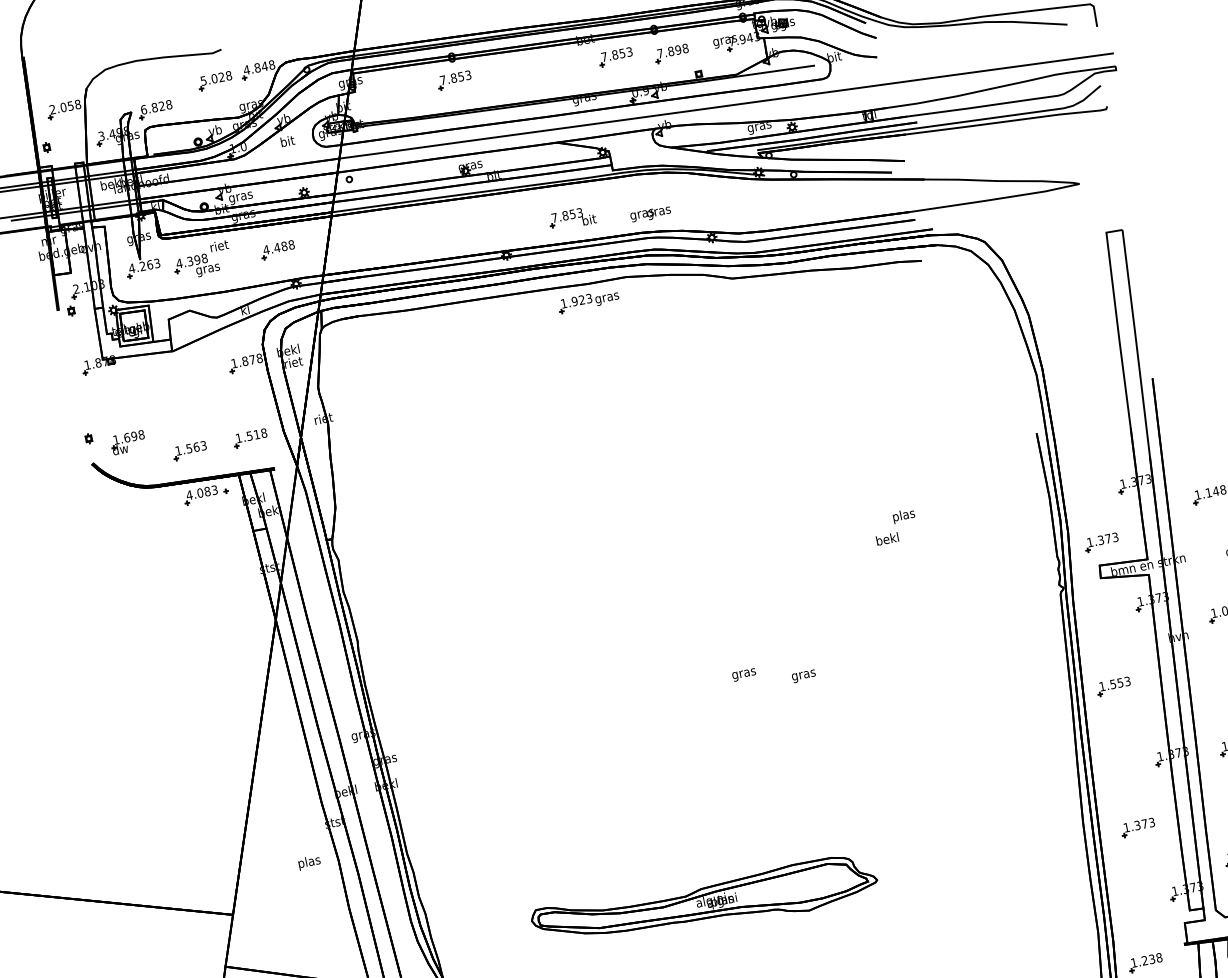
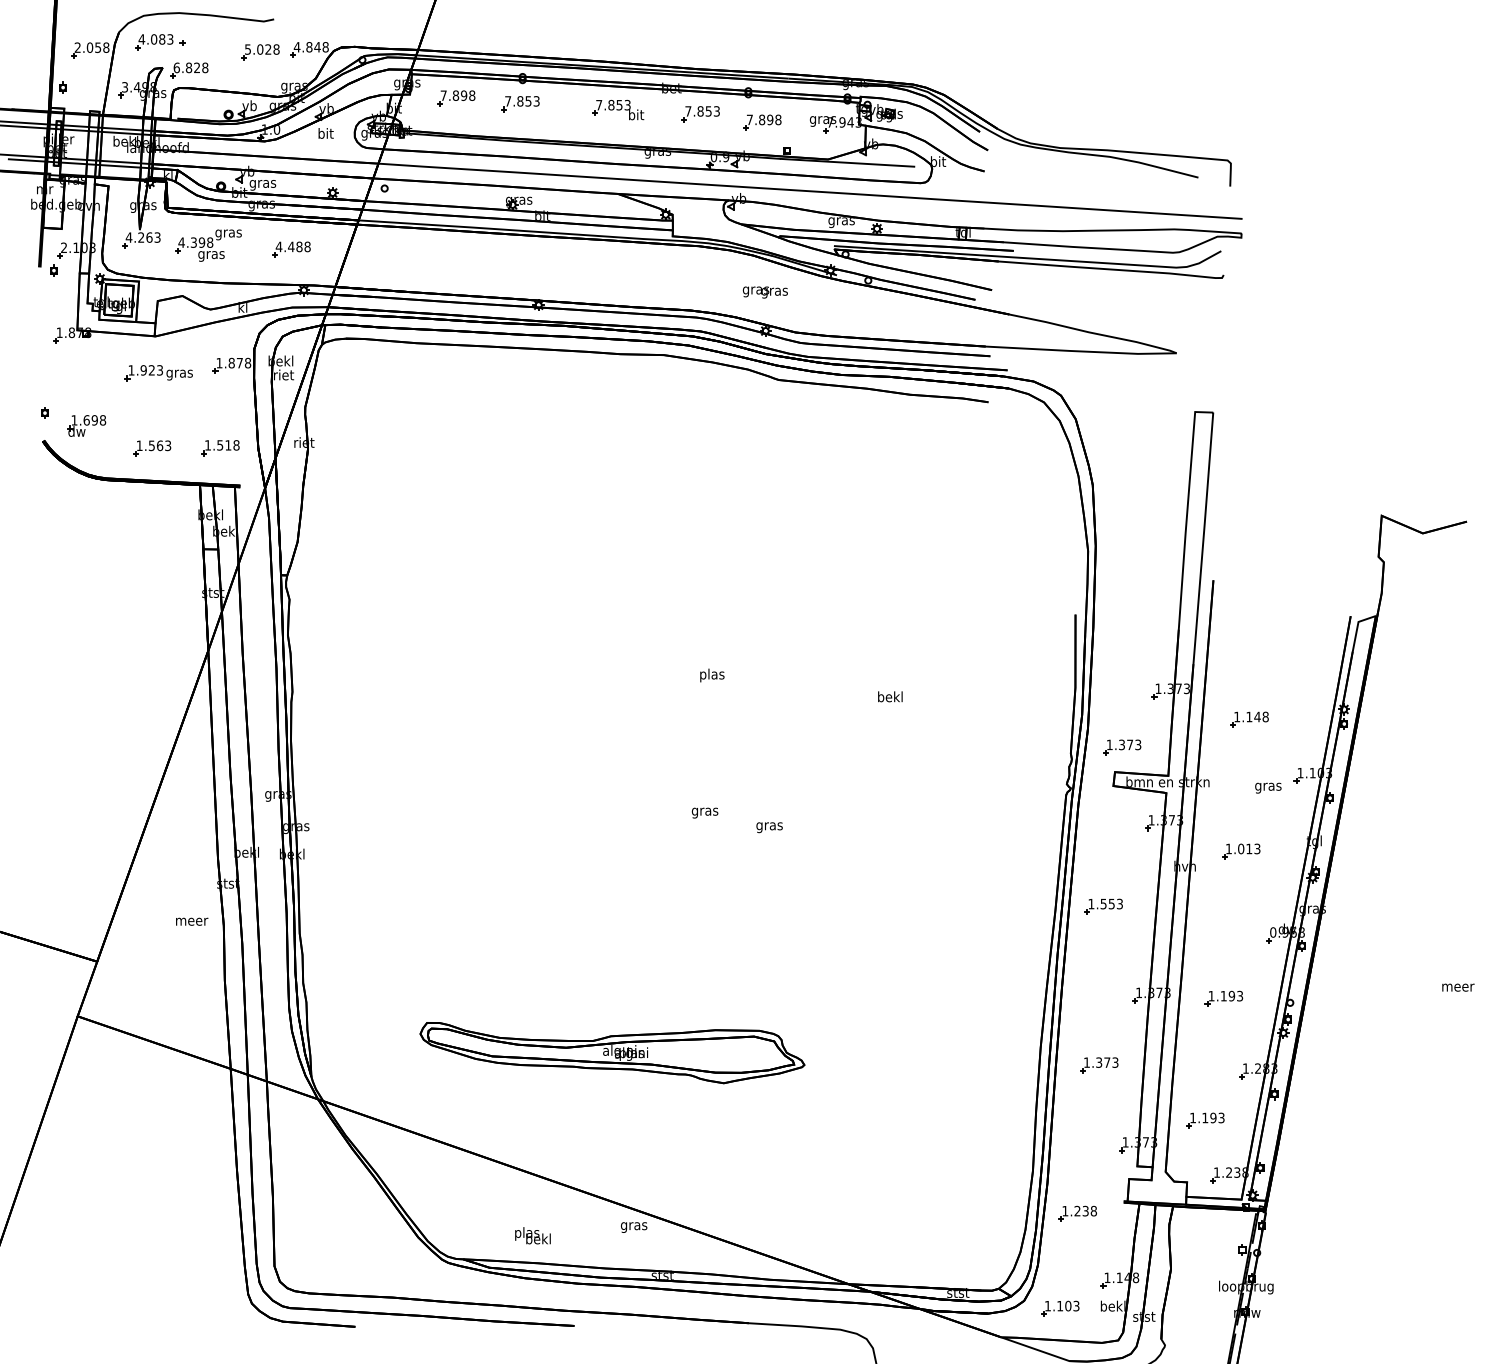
part: (396, 87) -> (456, 98), added
text: (650, 214) -> (764, 292), moved
part: (572, 218) -> (618, 109), moved
text: (219, 247) -> (228, 233), riet -> gras
part: (588, 301) -> (158, 373), moved
part: (206, 494) -> (160, 42), moved
text: (904, 516) -> (712, 675), moved
text: (310, 862) -> (192, 921), plas -> meer

